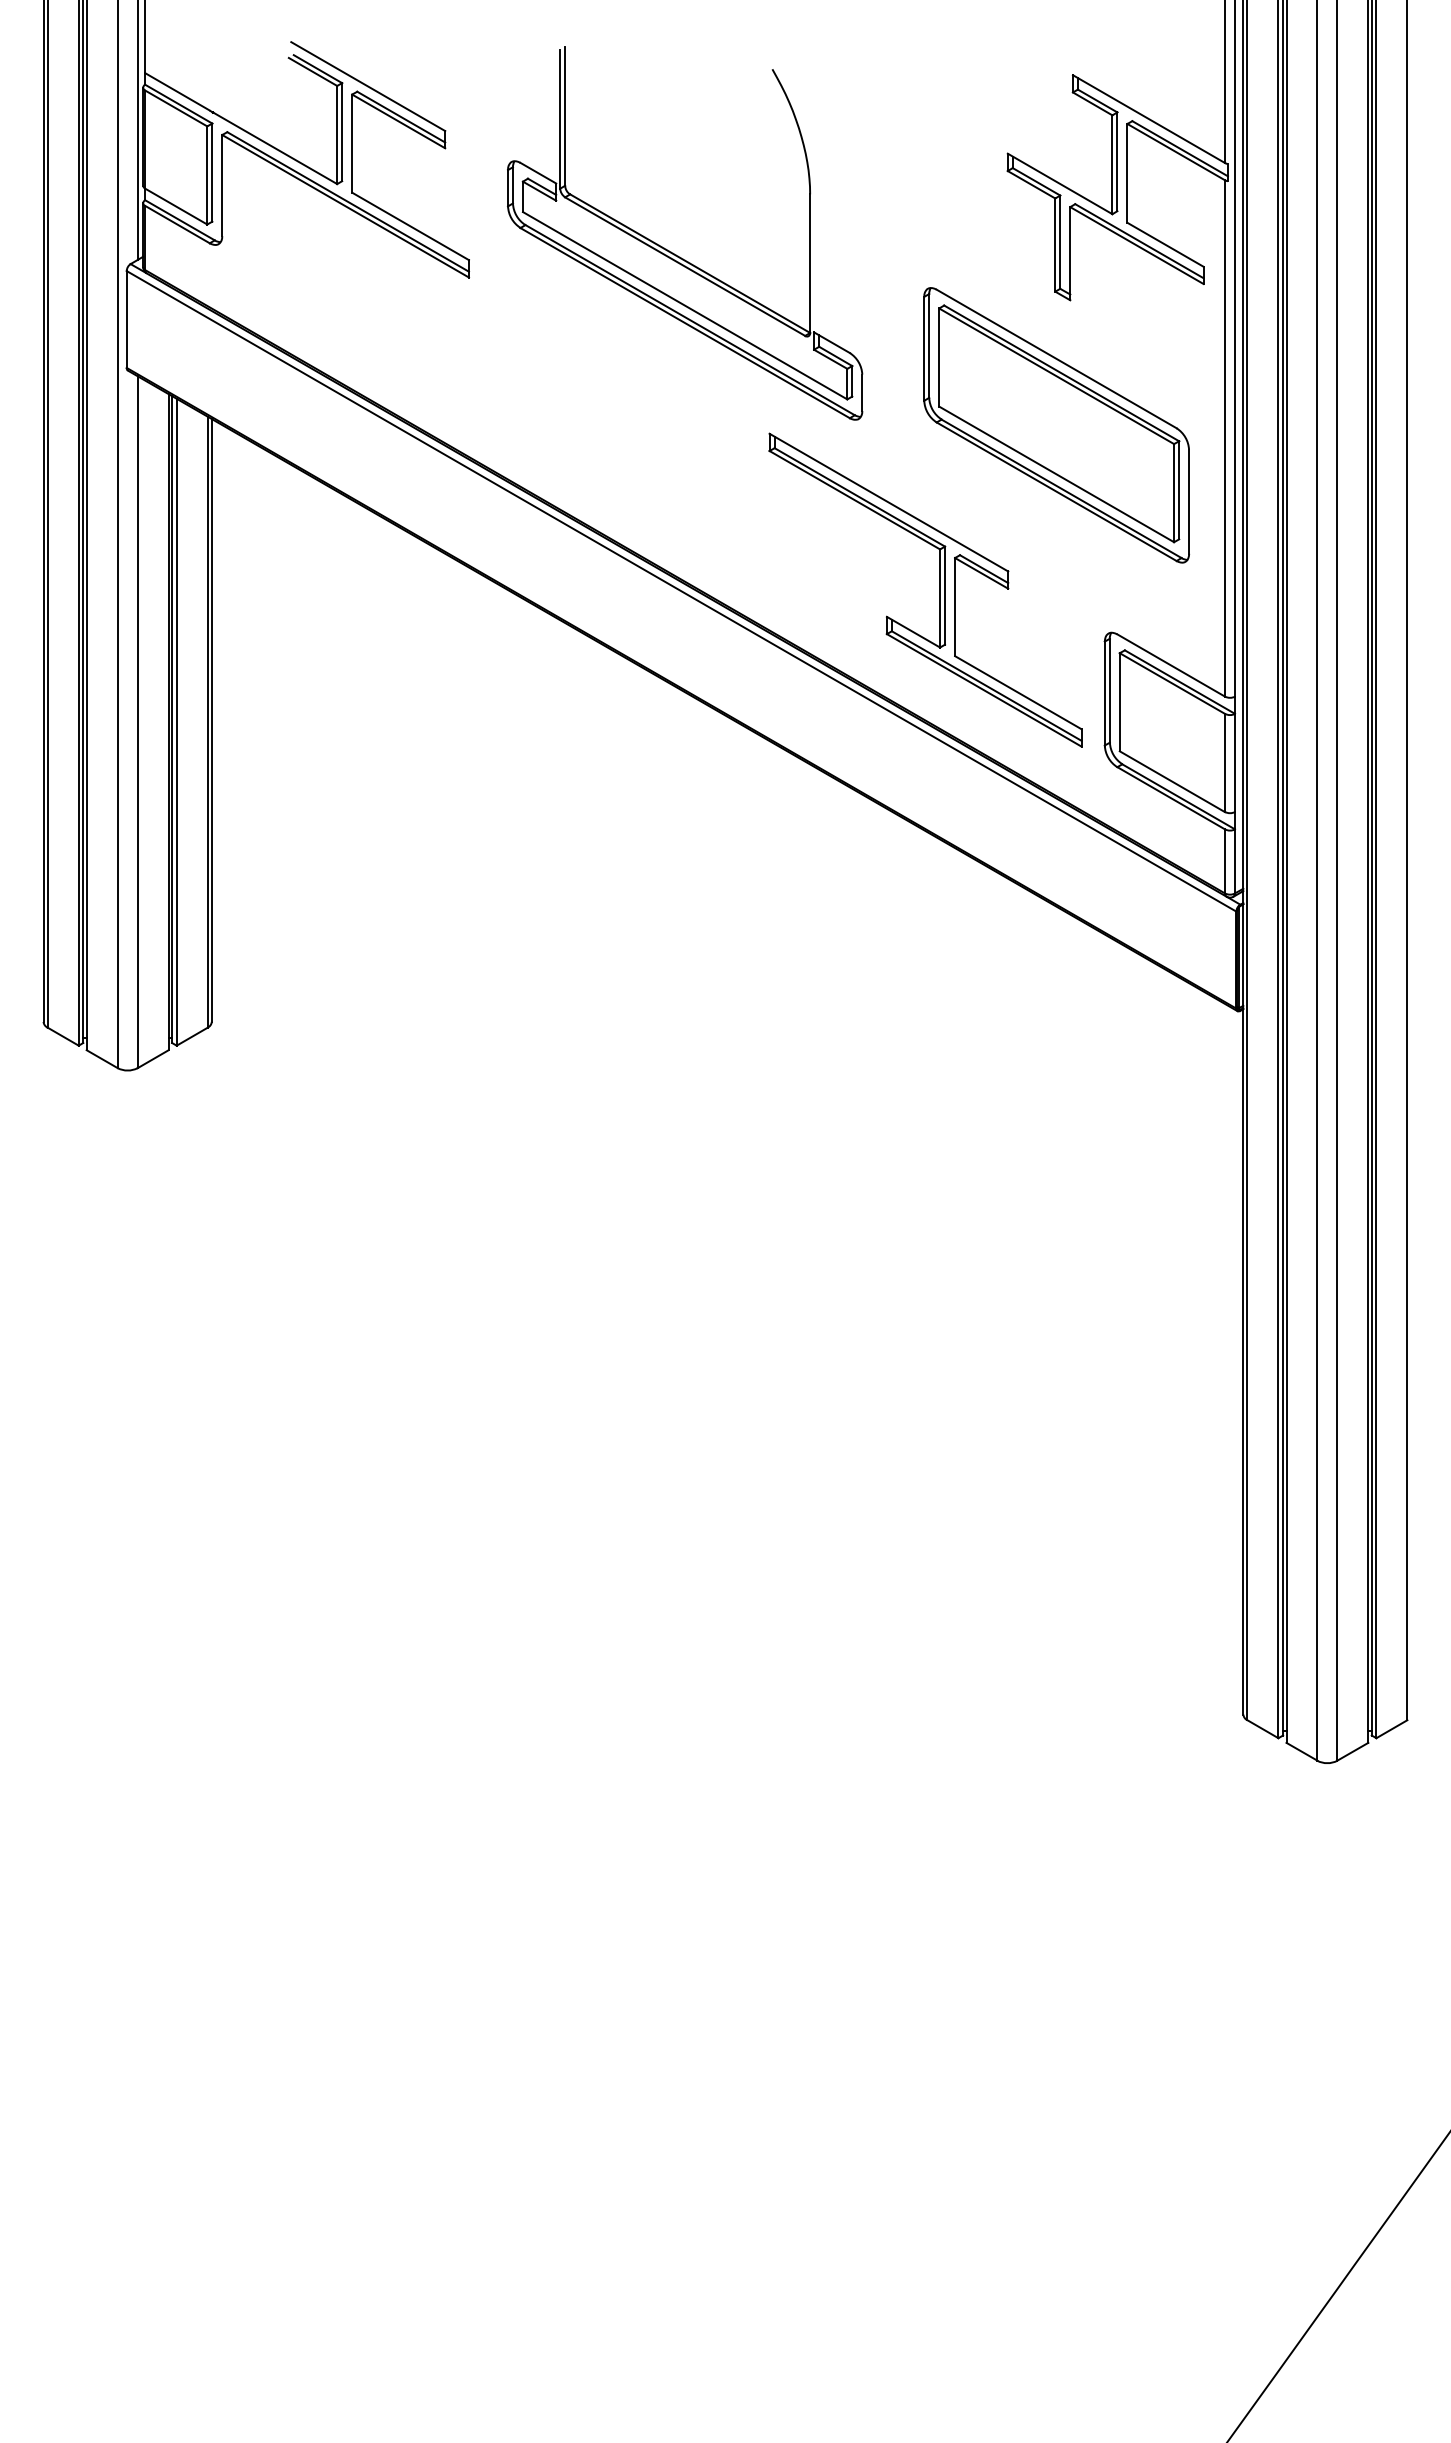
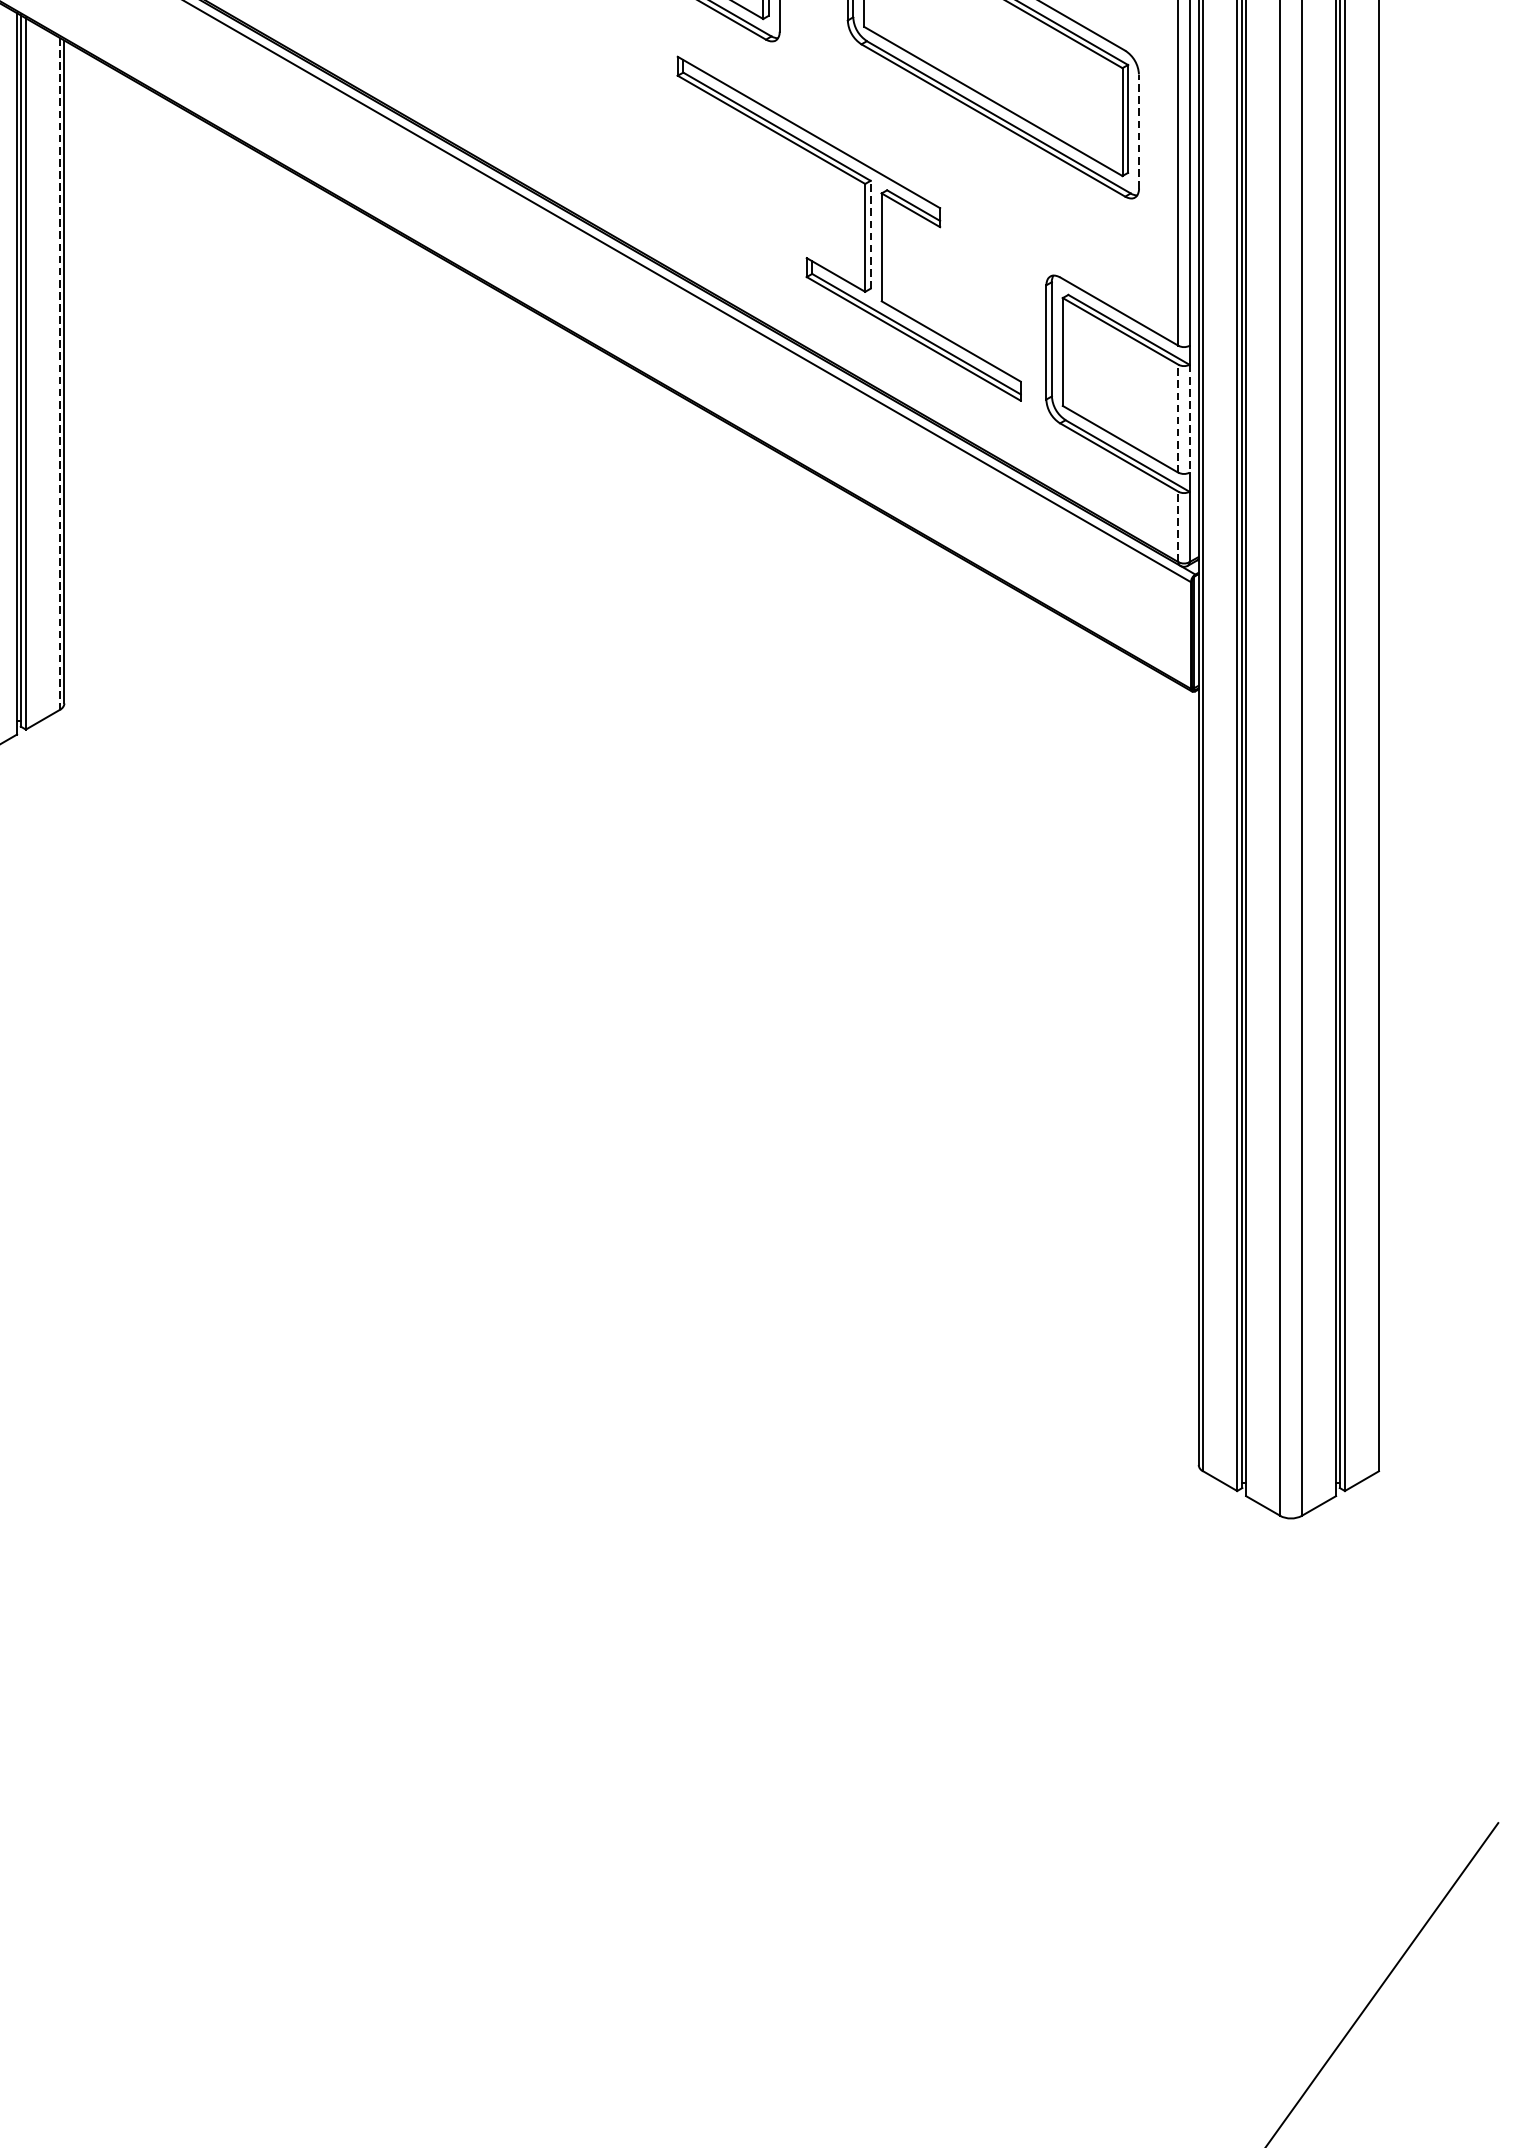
line: (1189, 501) -> (1139, 131), solid -> dashed
line: (945, 595) -> (871, 234), solid -> dashed
line: (207, 722) -> (59, 374), solid -> dashed
line: (1224, 762) -> (1177, 418), solid -> dashed
line: (1235, 763) -> (1190, 419), solid -> dashed
line: (1224, 860) -> (1177, 525), solid -> dashed

